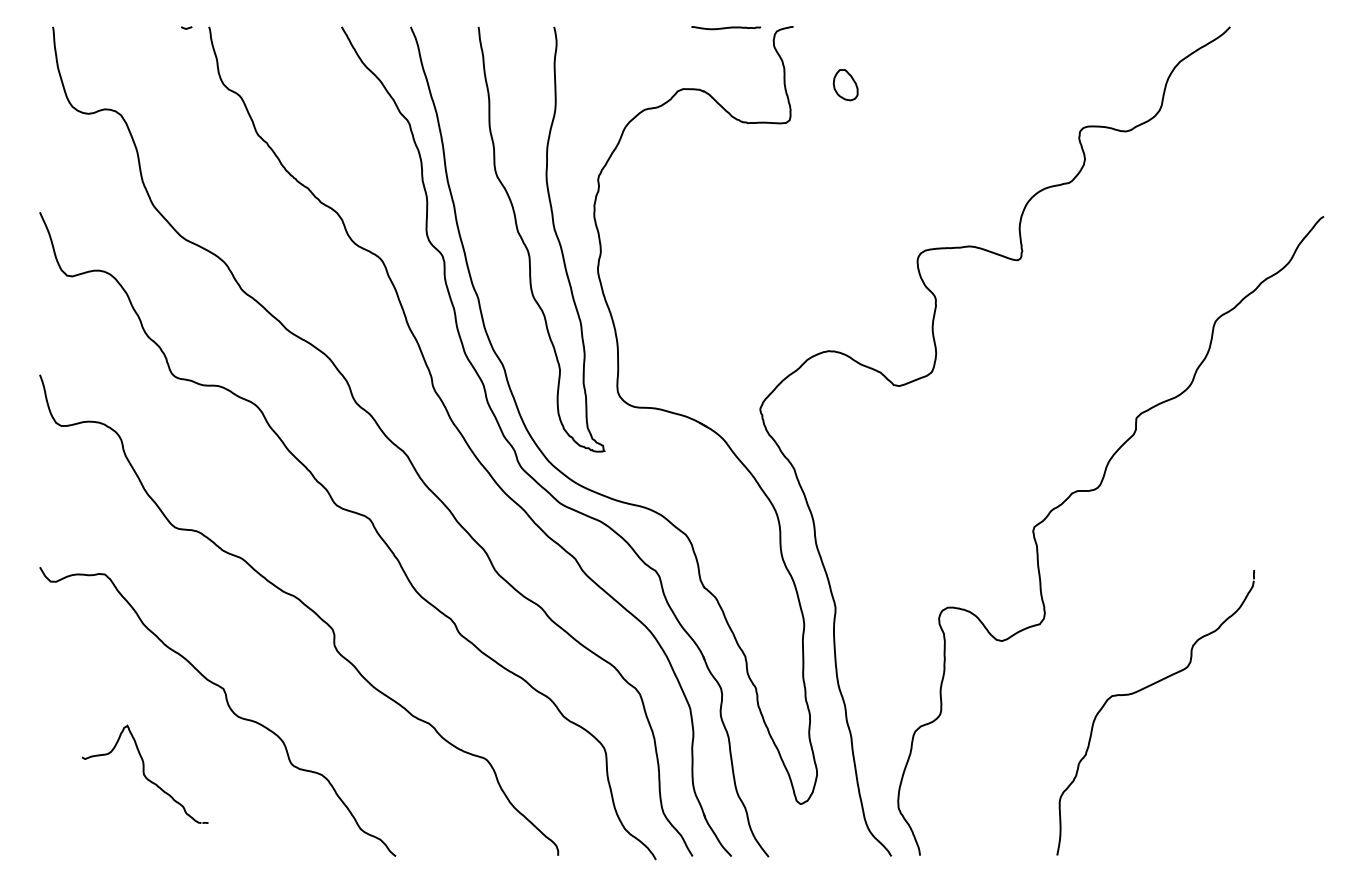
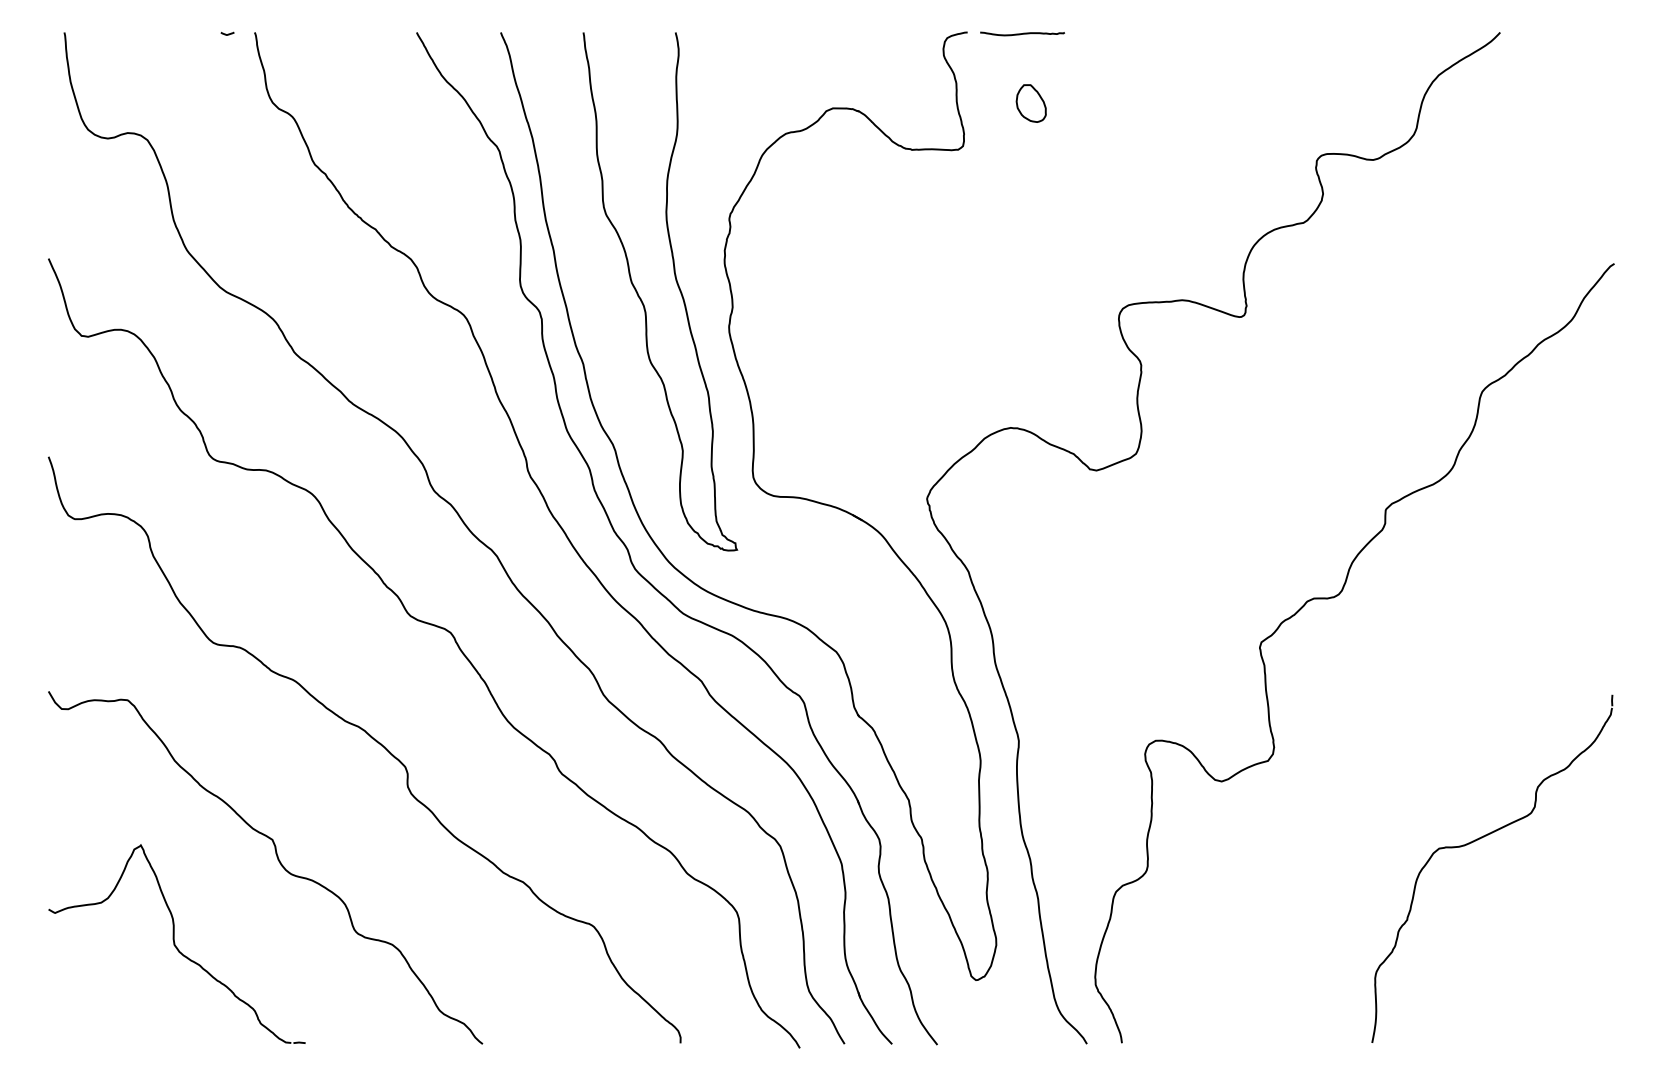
curve: (726, 27) -> (1022, 33), moved
part: (1146, 688) -> (1480, 839), moved
part: (144, 773) -> (176, 943), size x1.67

